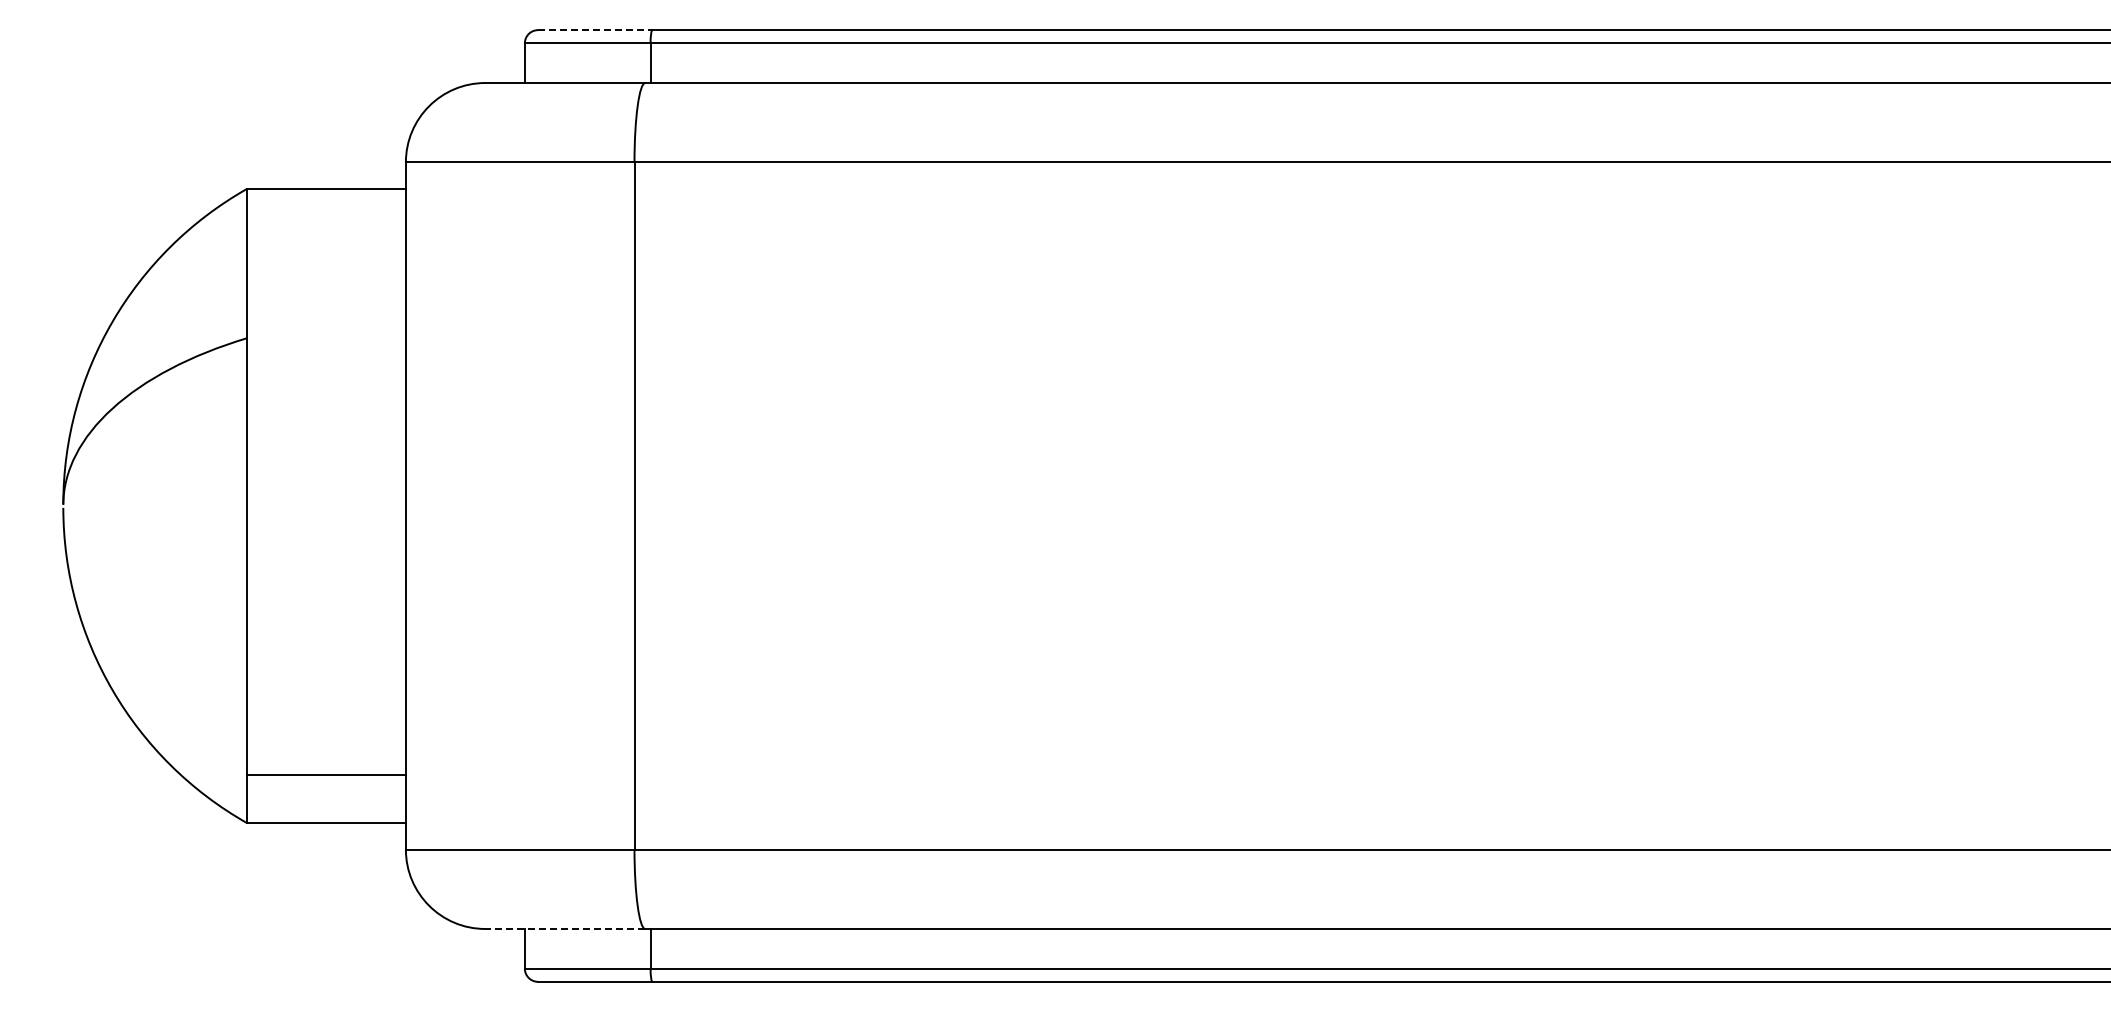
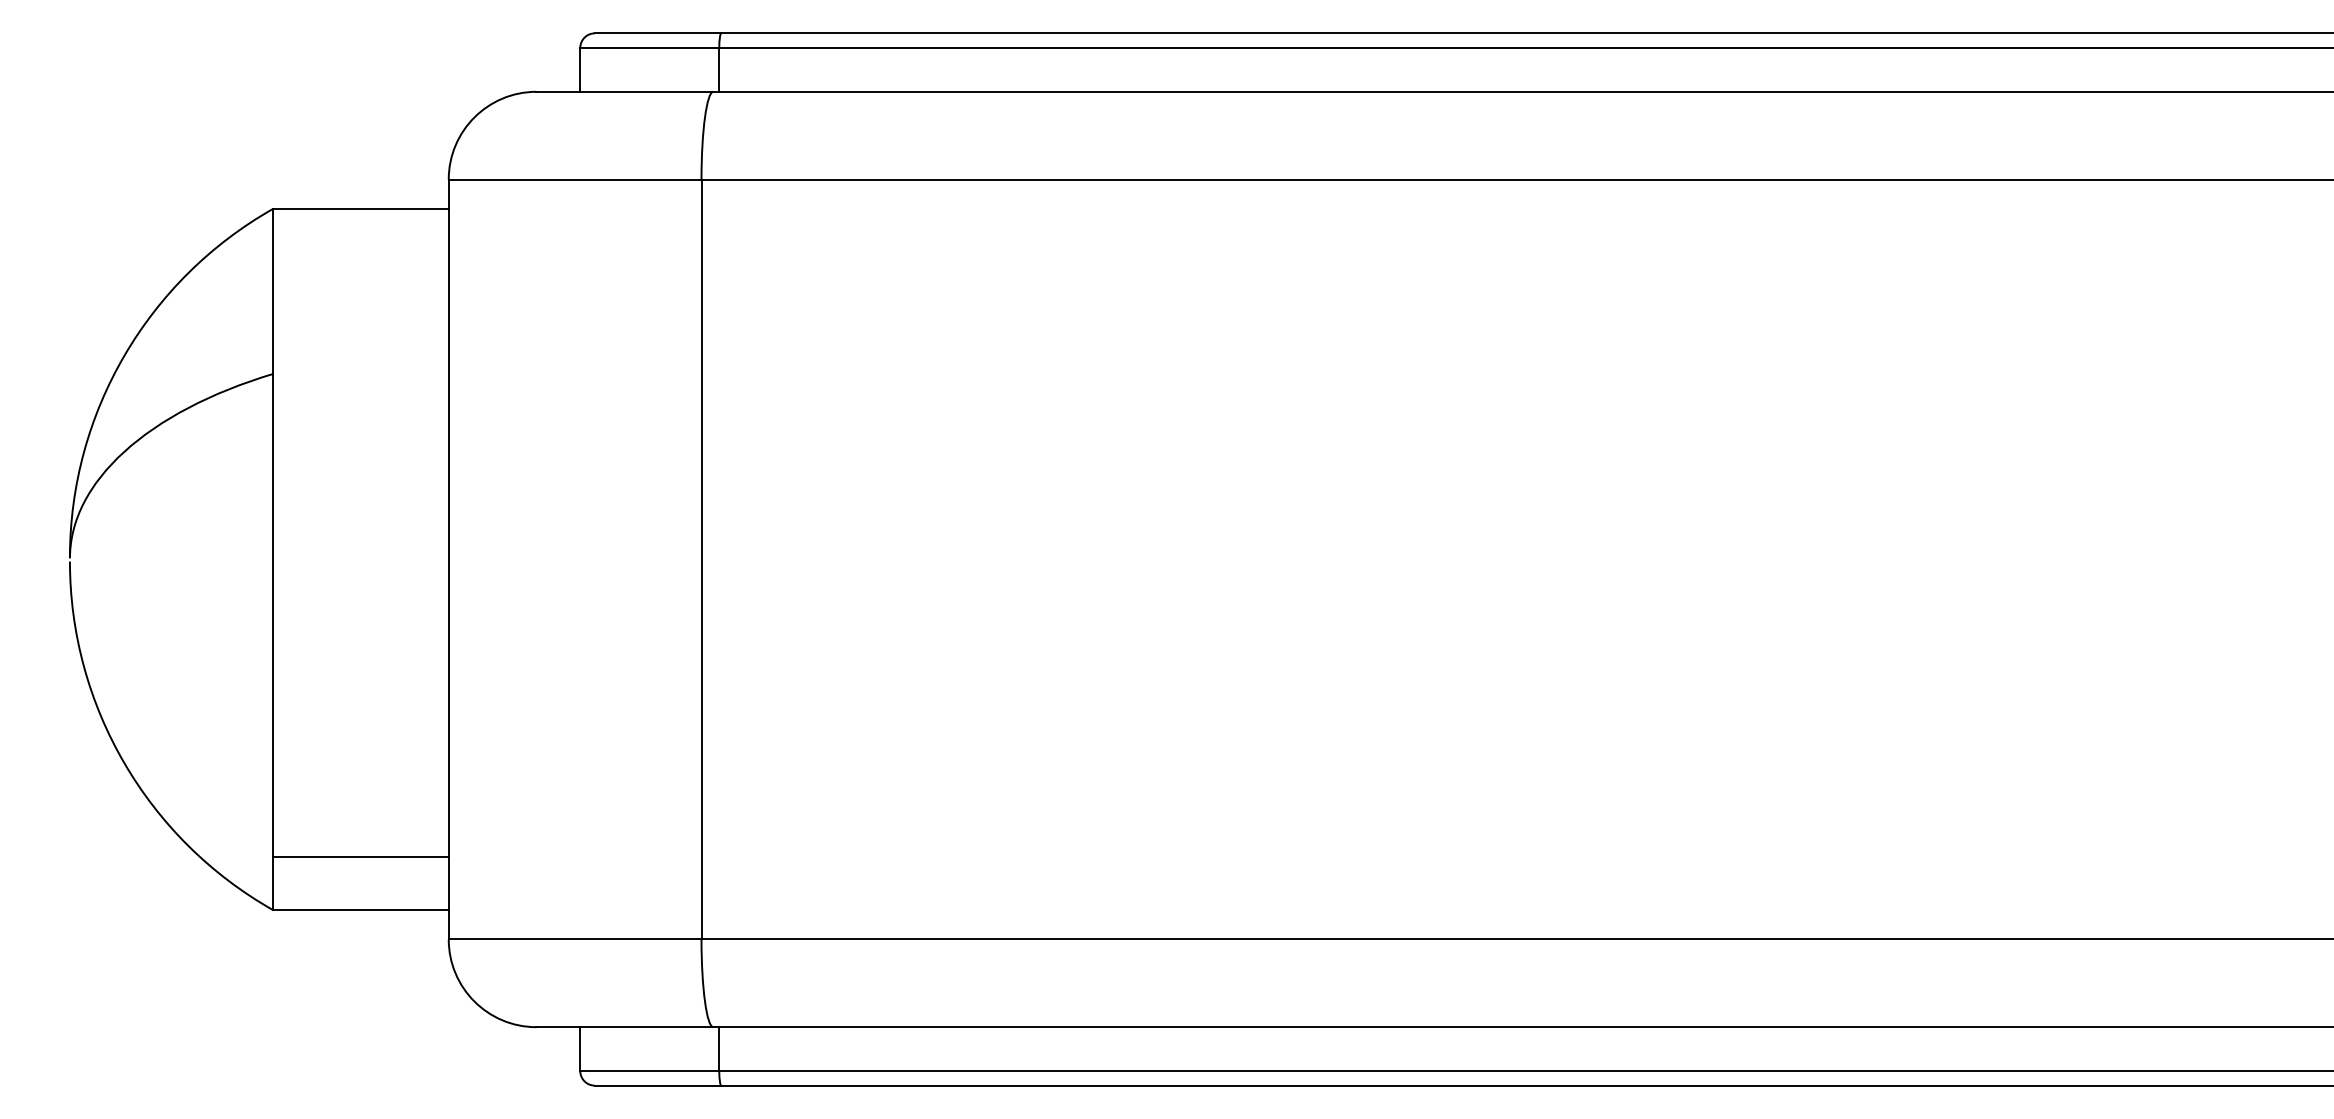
line: (595, 30) -> (658, 33), dashed -> solid
line: (564, 928) -> (624, 1026), dashed -> solid

